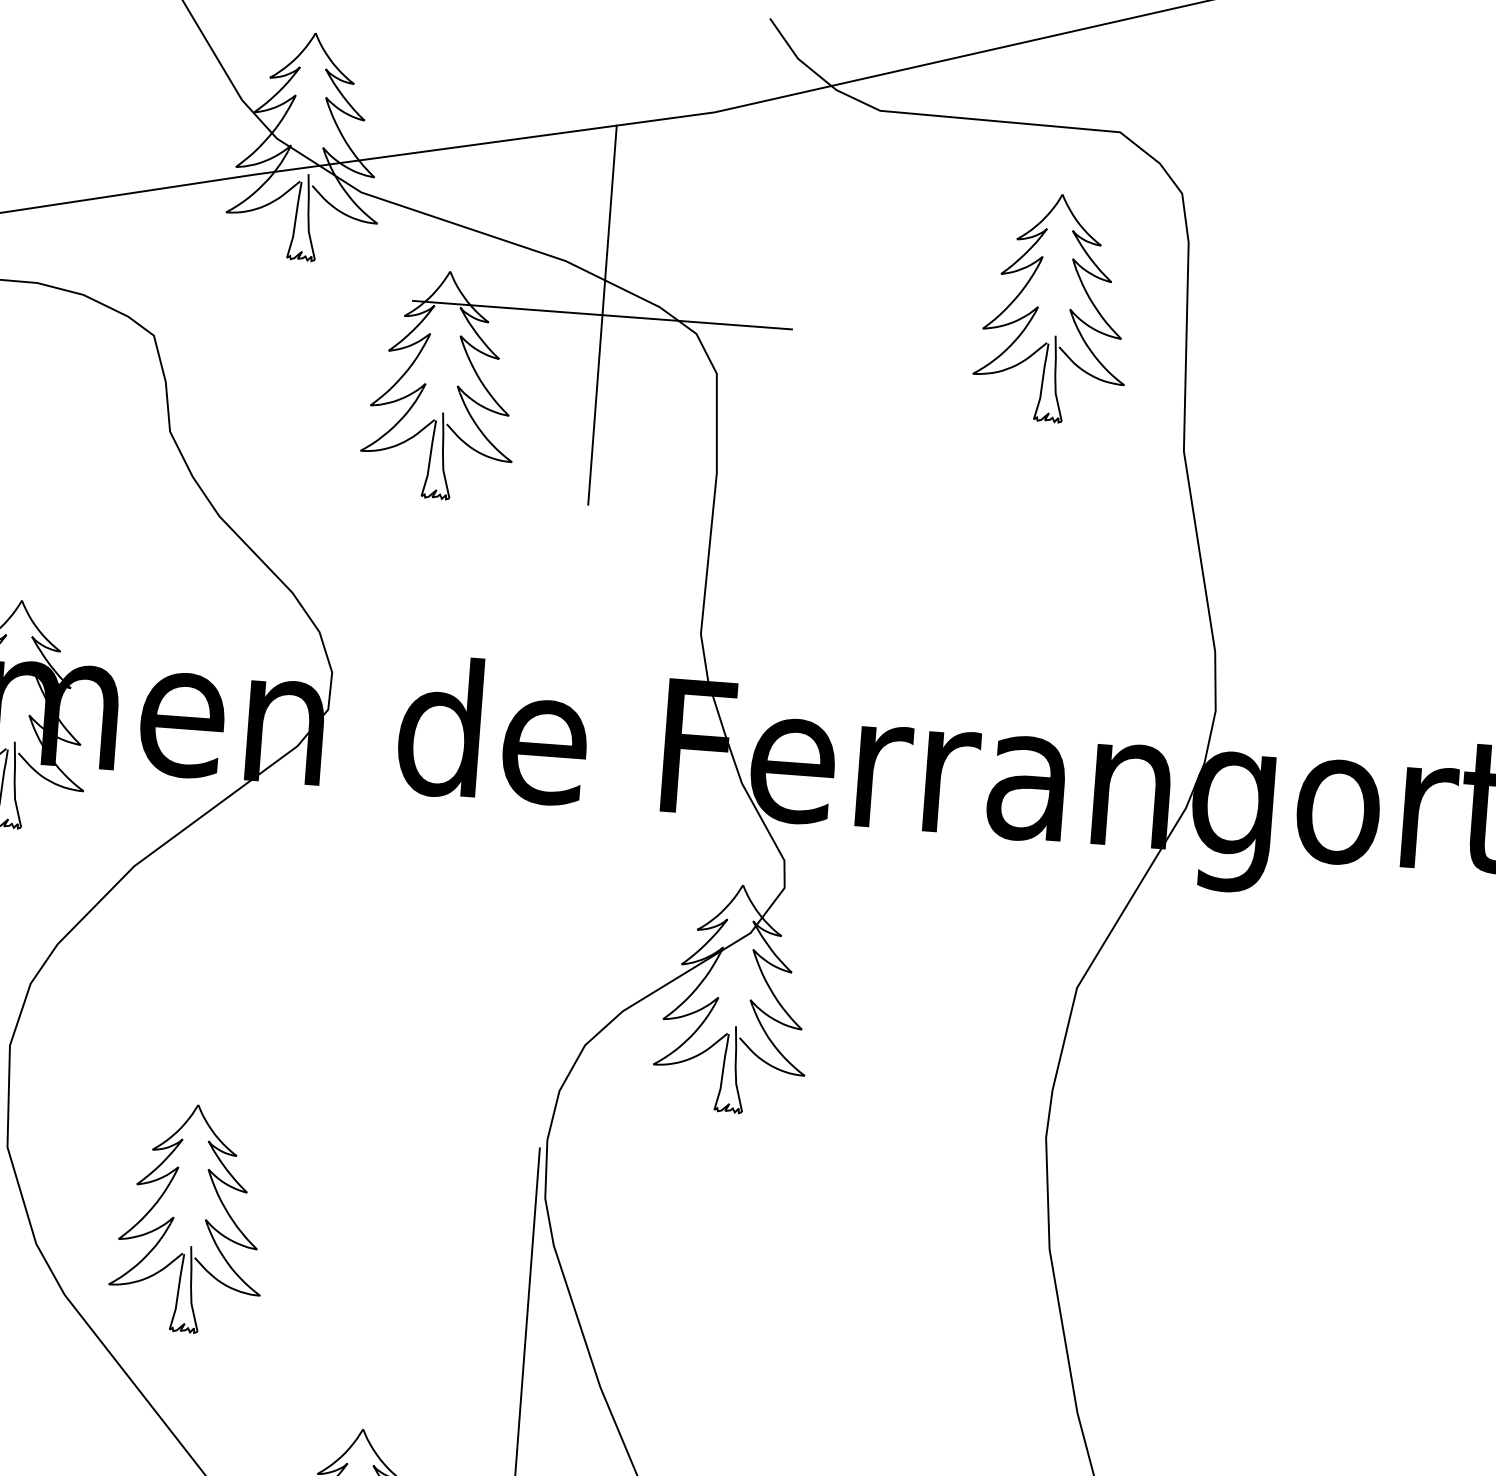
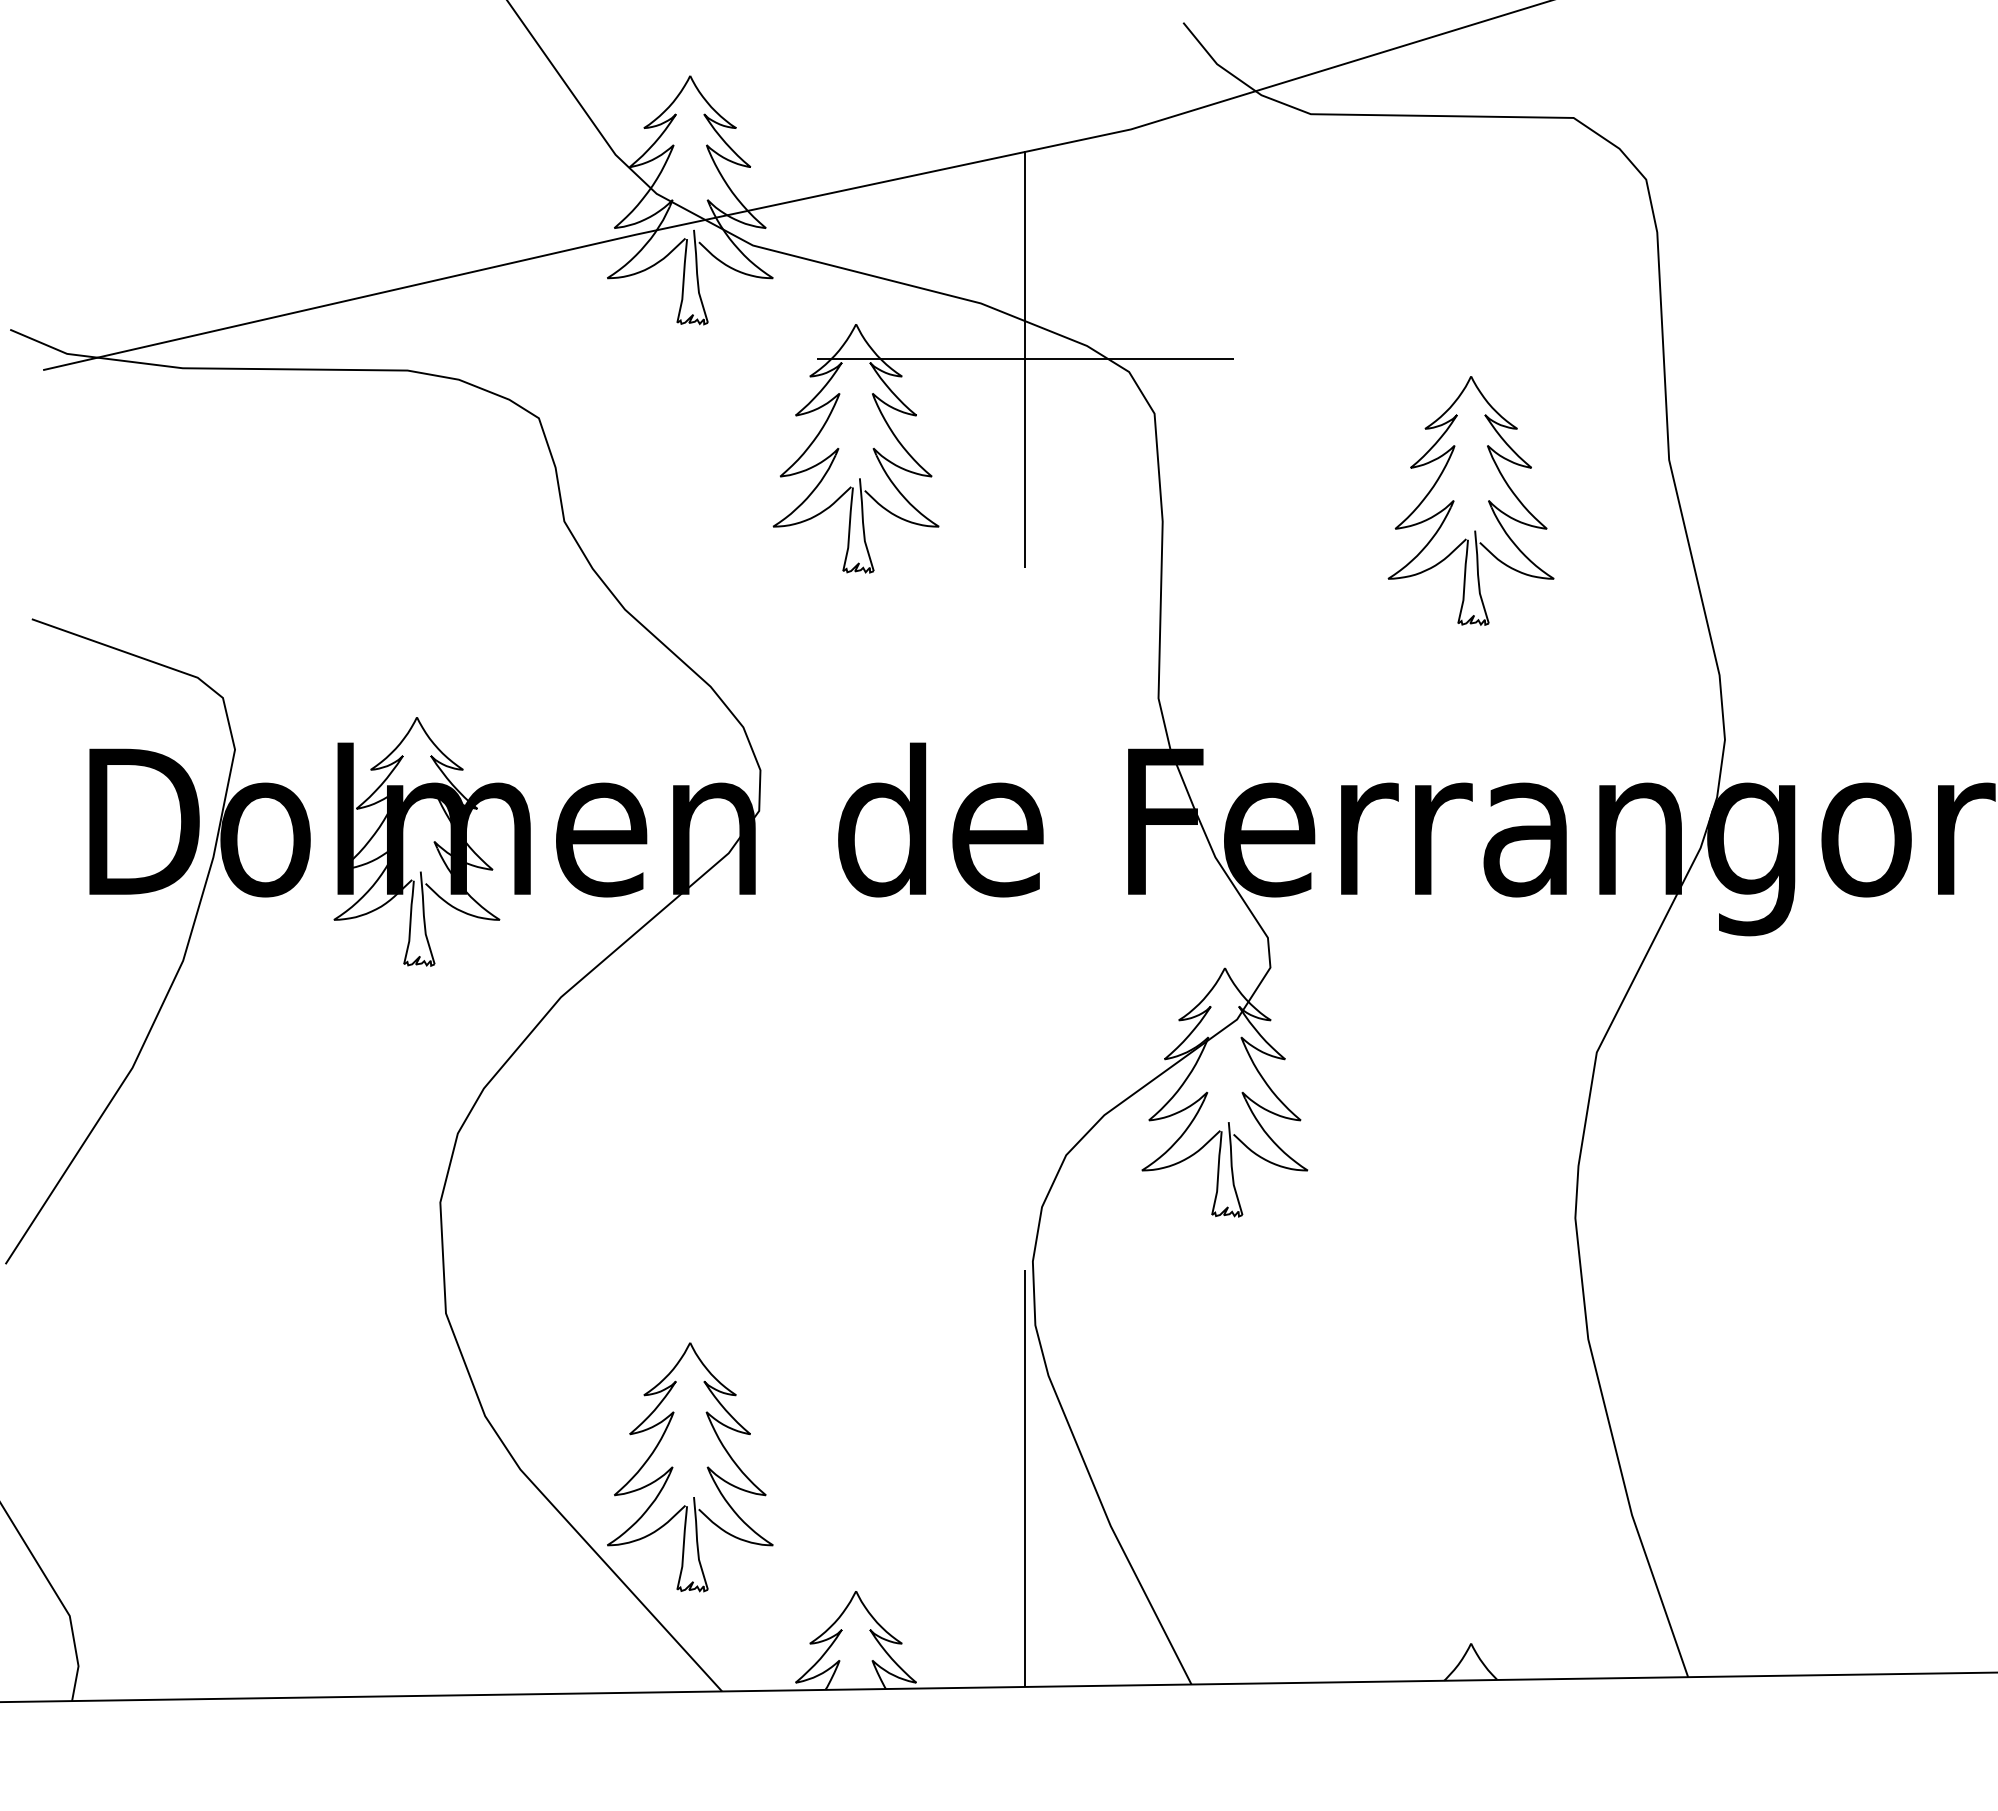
part: (1038, 306) -> (1454, 500), moved
part: (204, 1220) -> (706, 1467), moved

